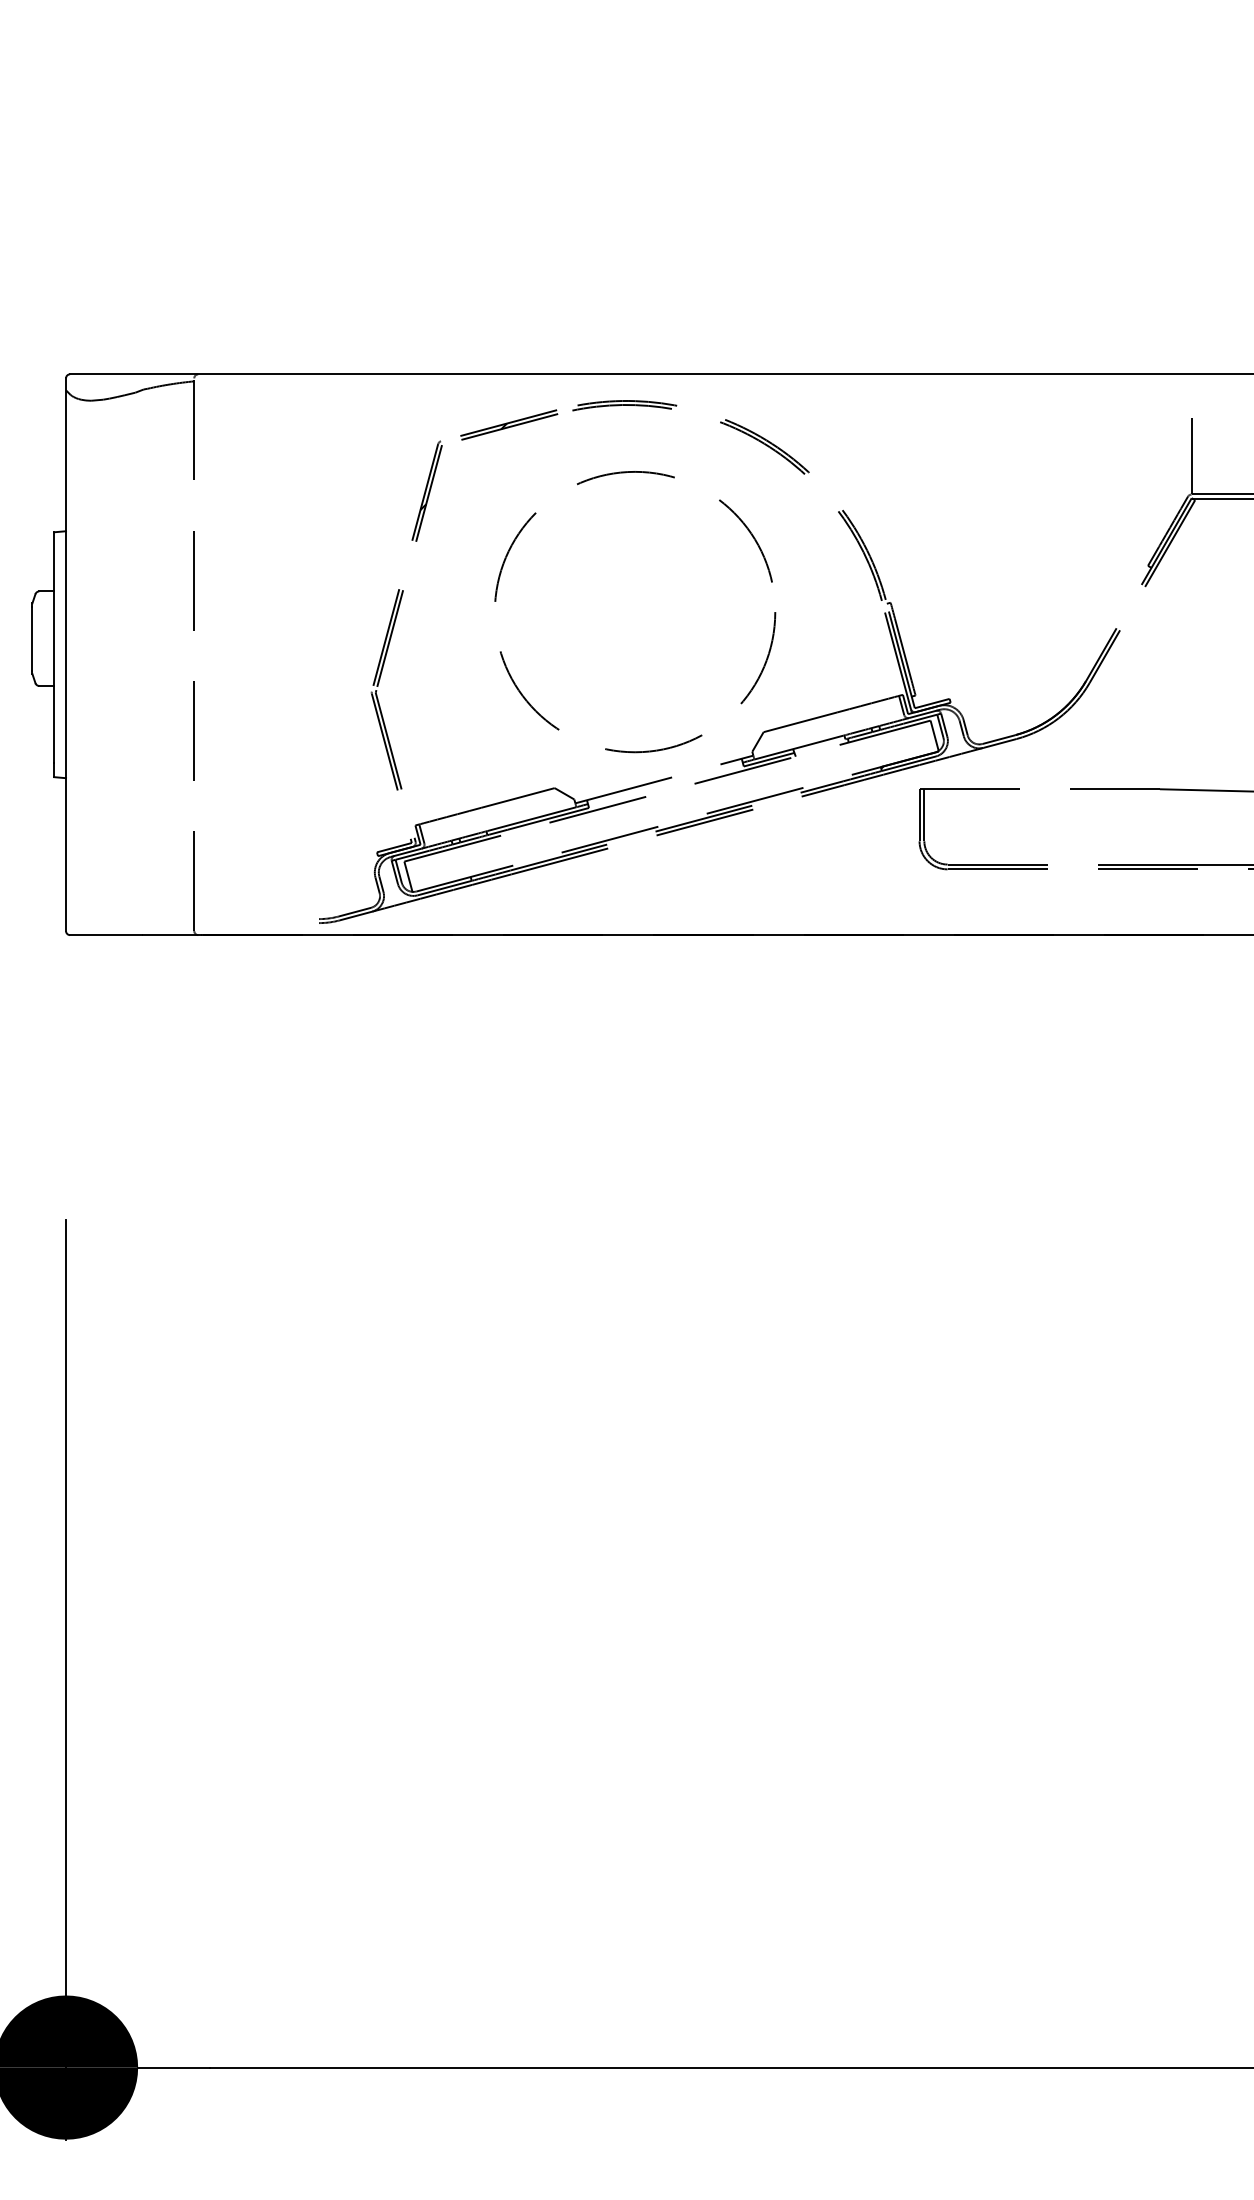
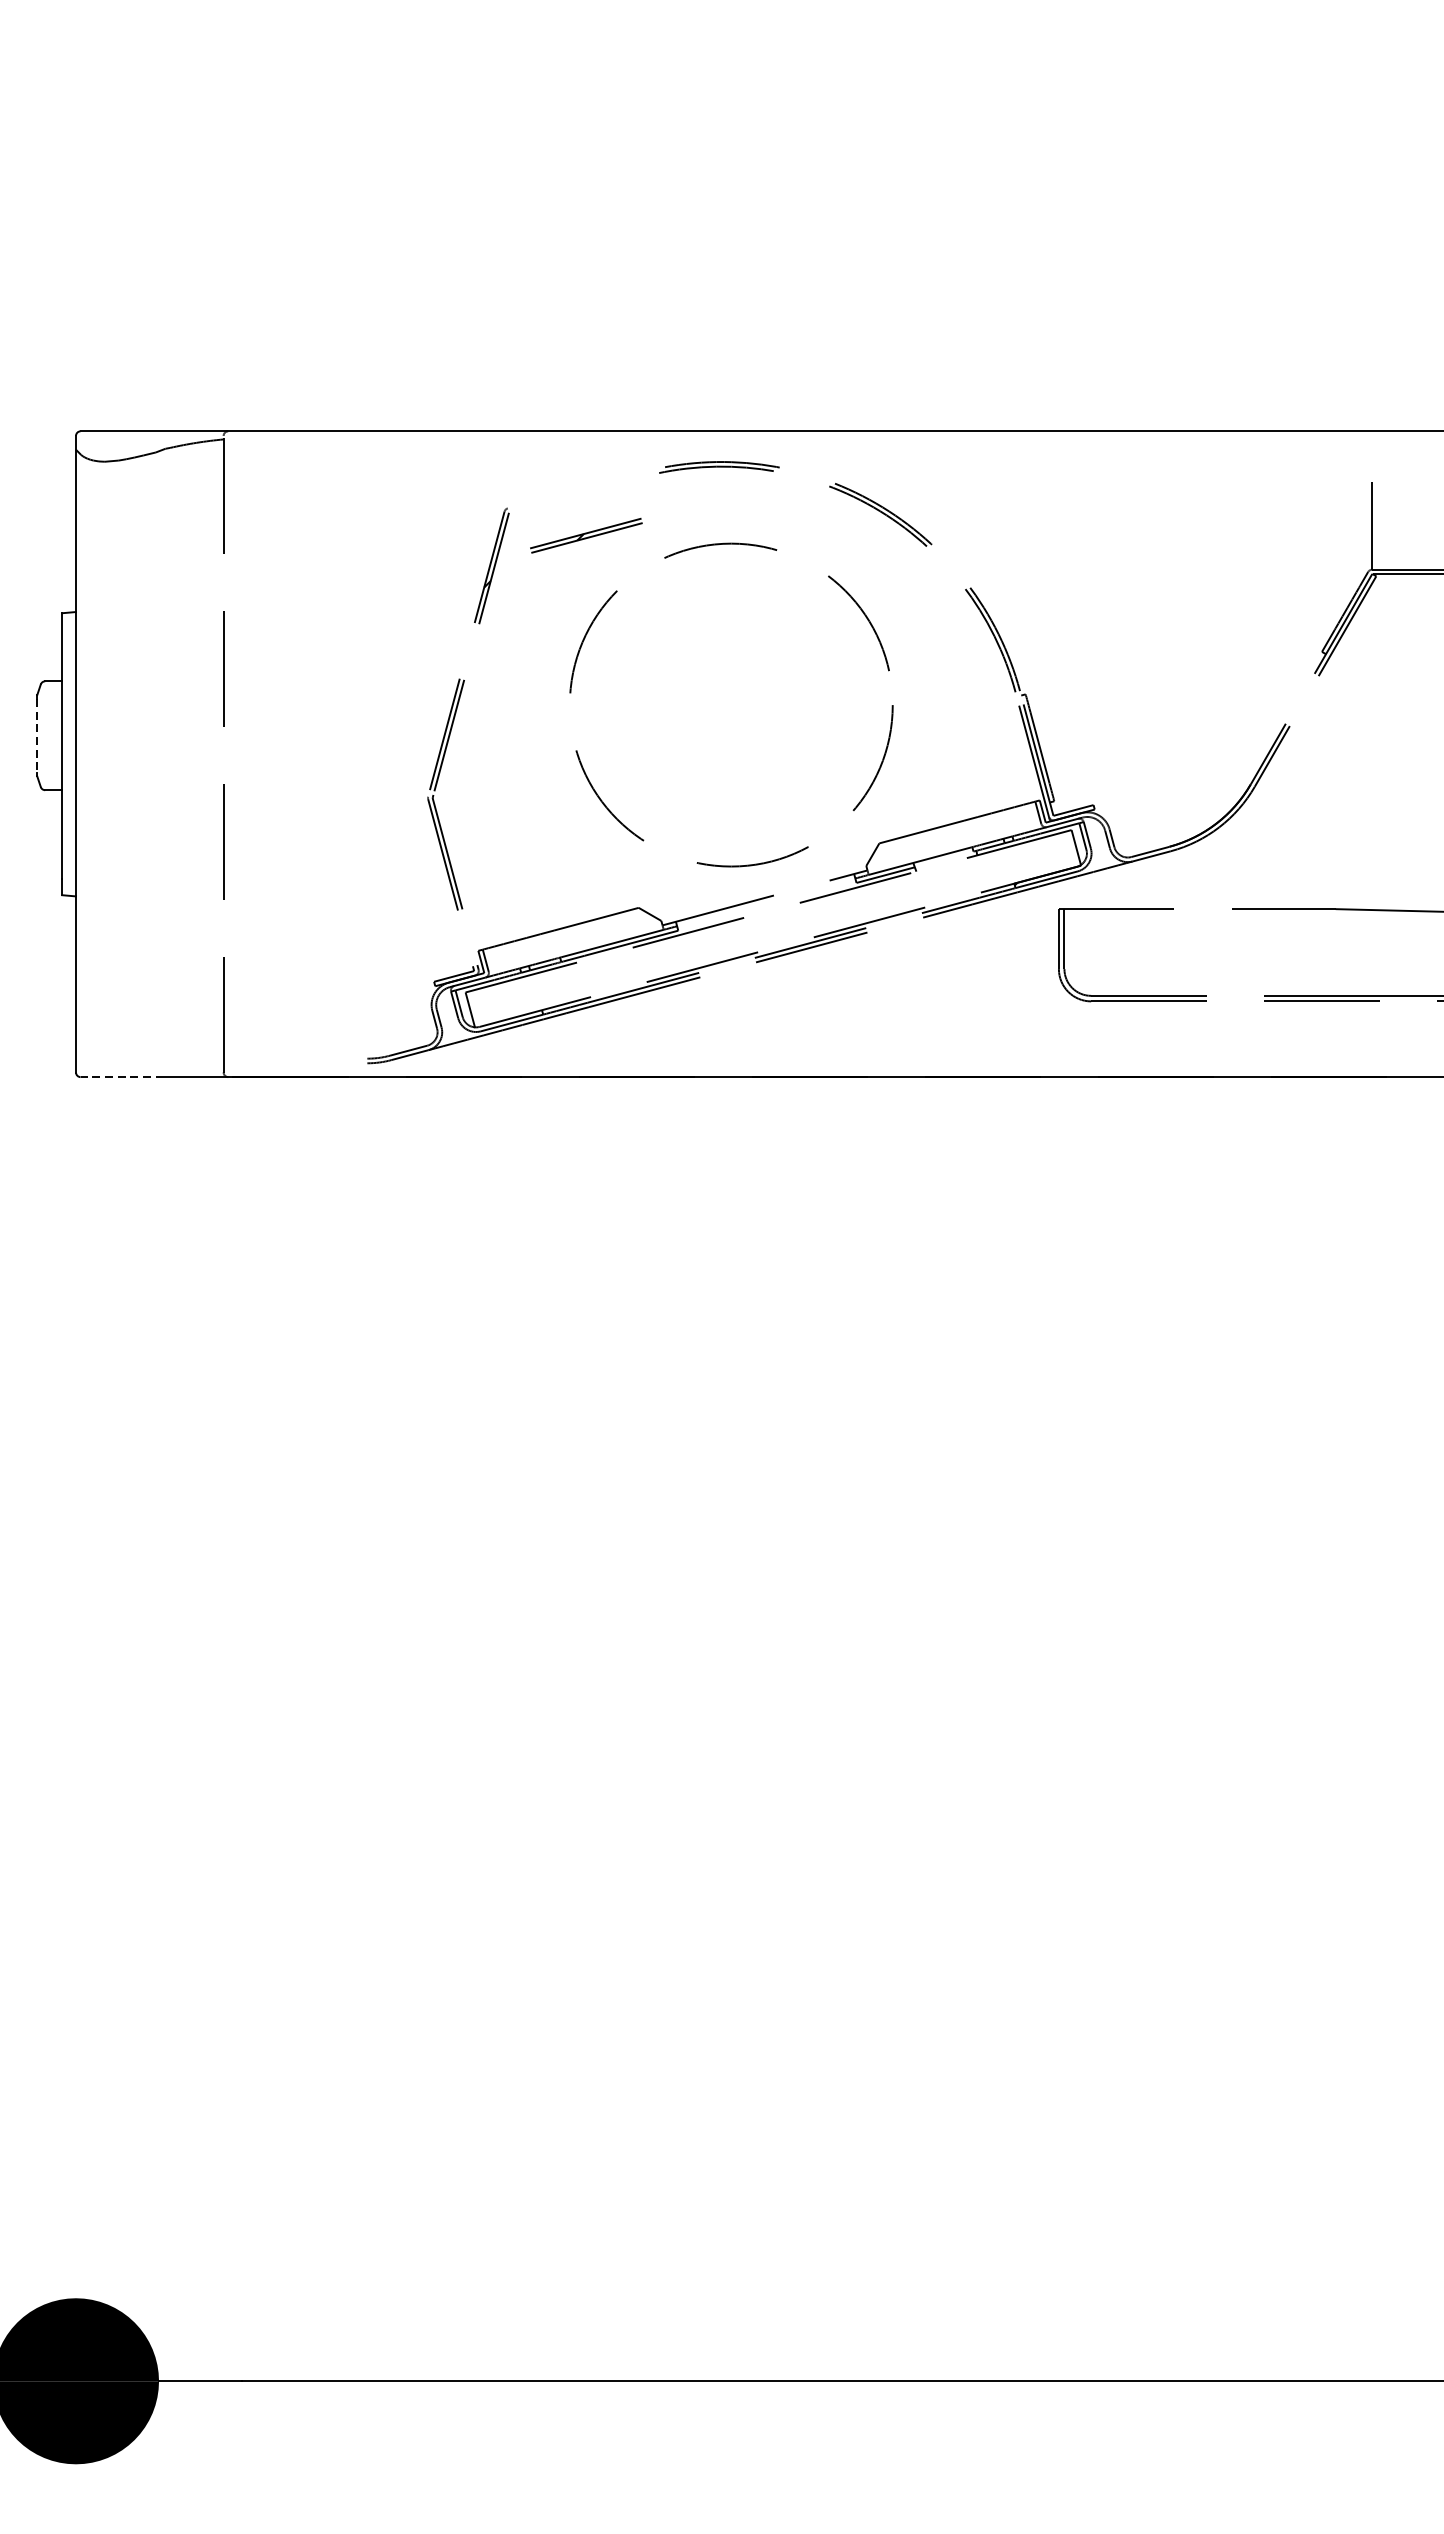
part: (509, 424) -> (586, 535), moved
line: (32, 639) -> (37, 736), solid -> dashed
line: (105, 935) -> (121, 1077), solid -> dashed
line: (66, 1679) -> (76, 1934), removed

